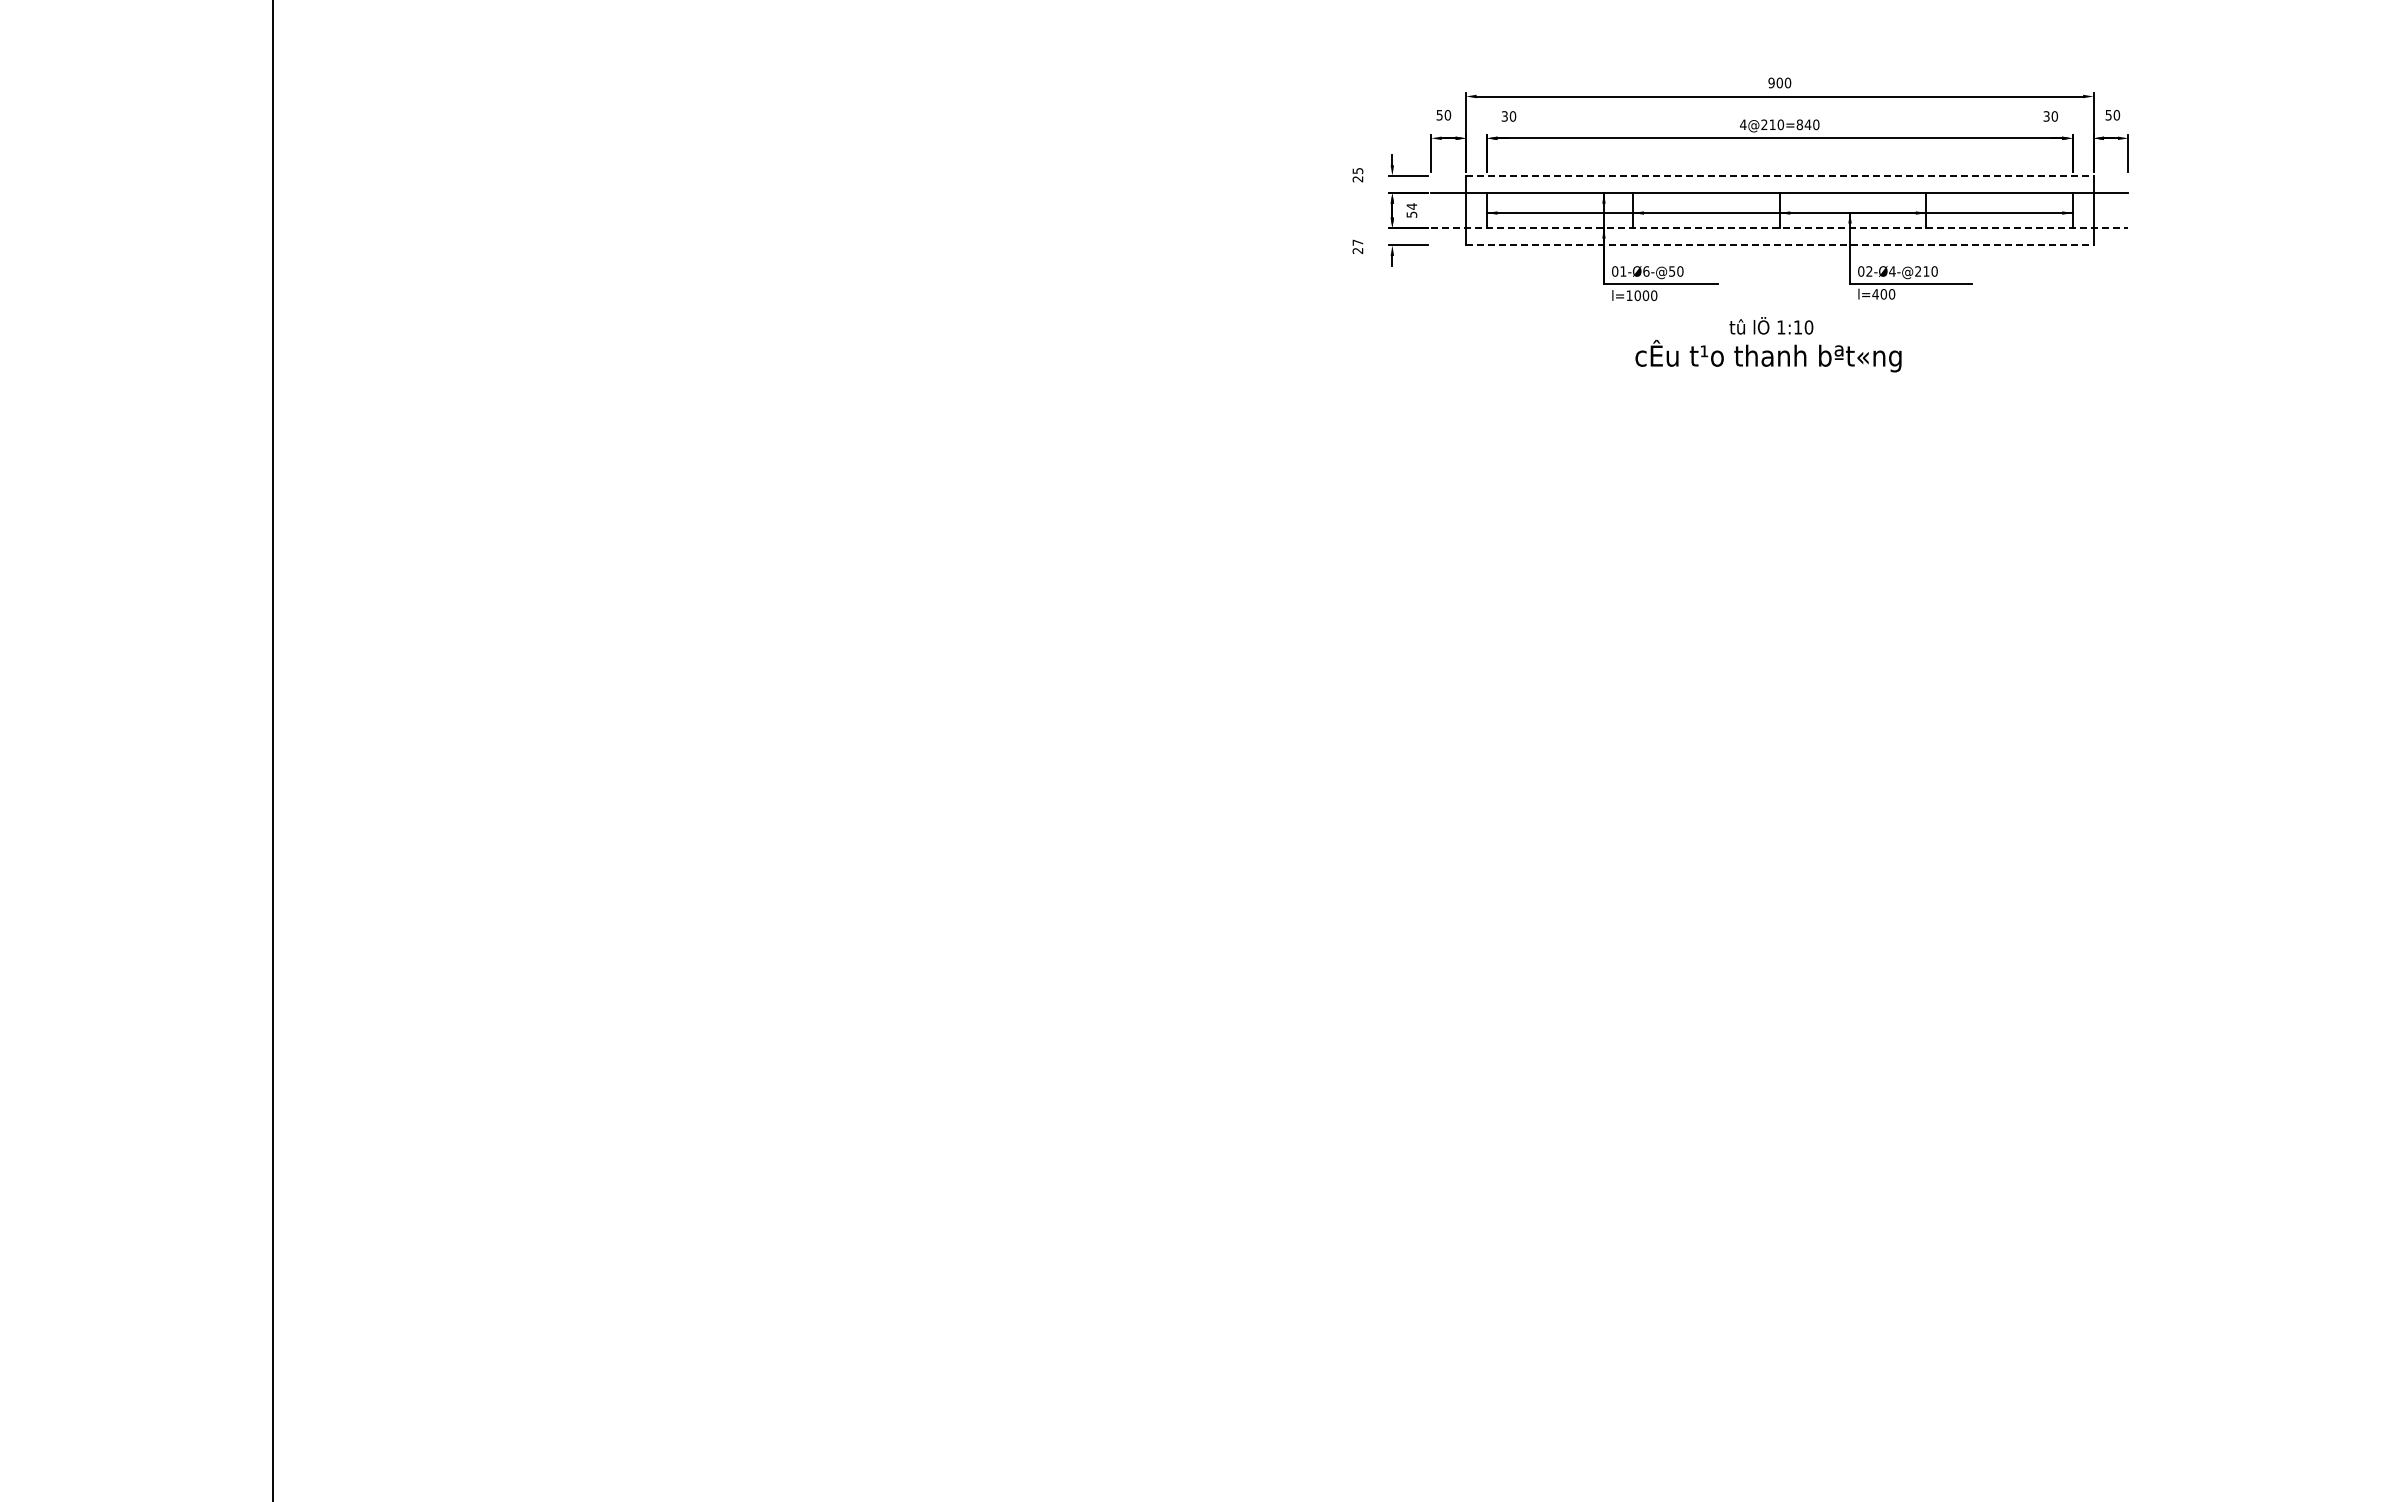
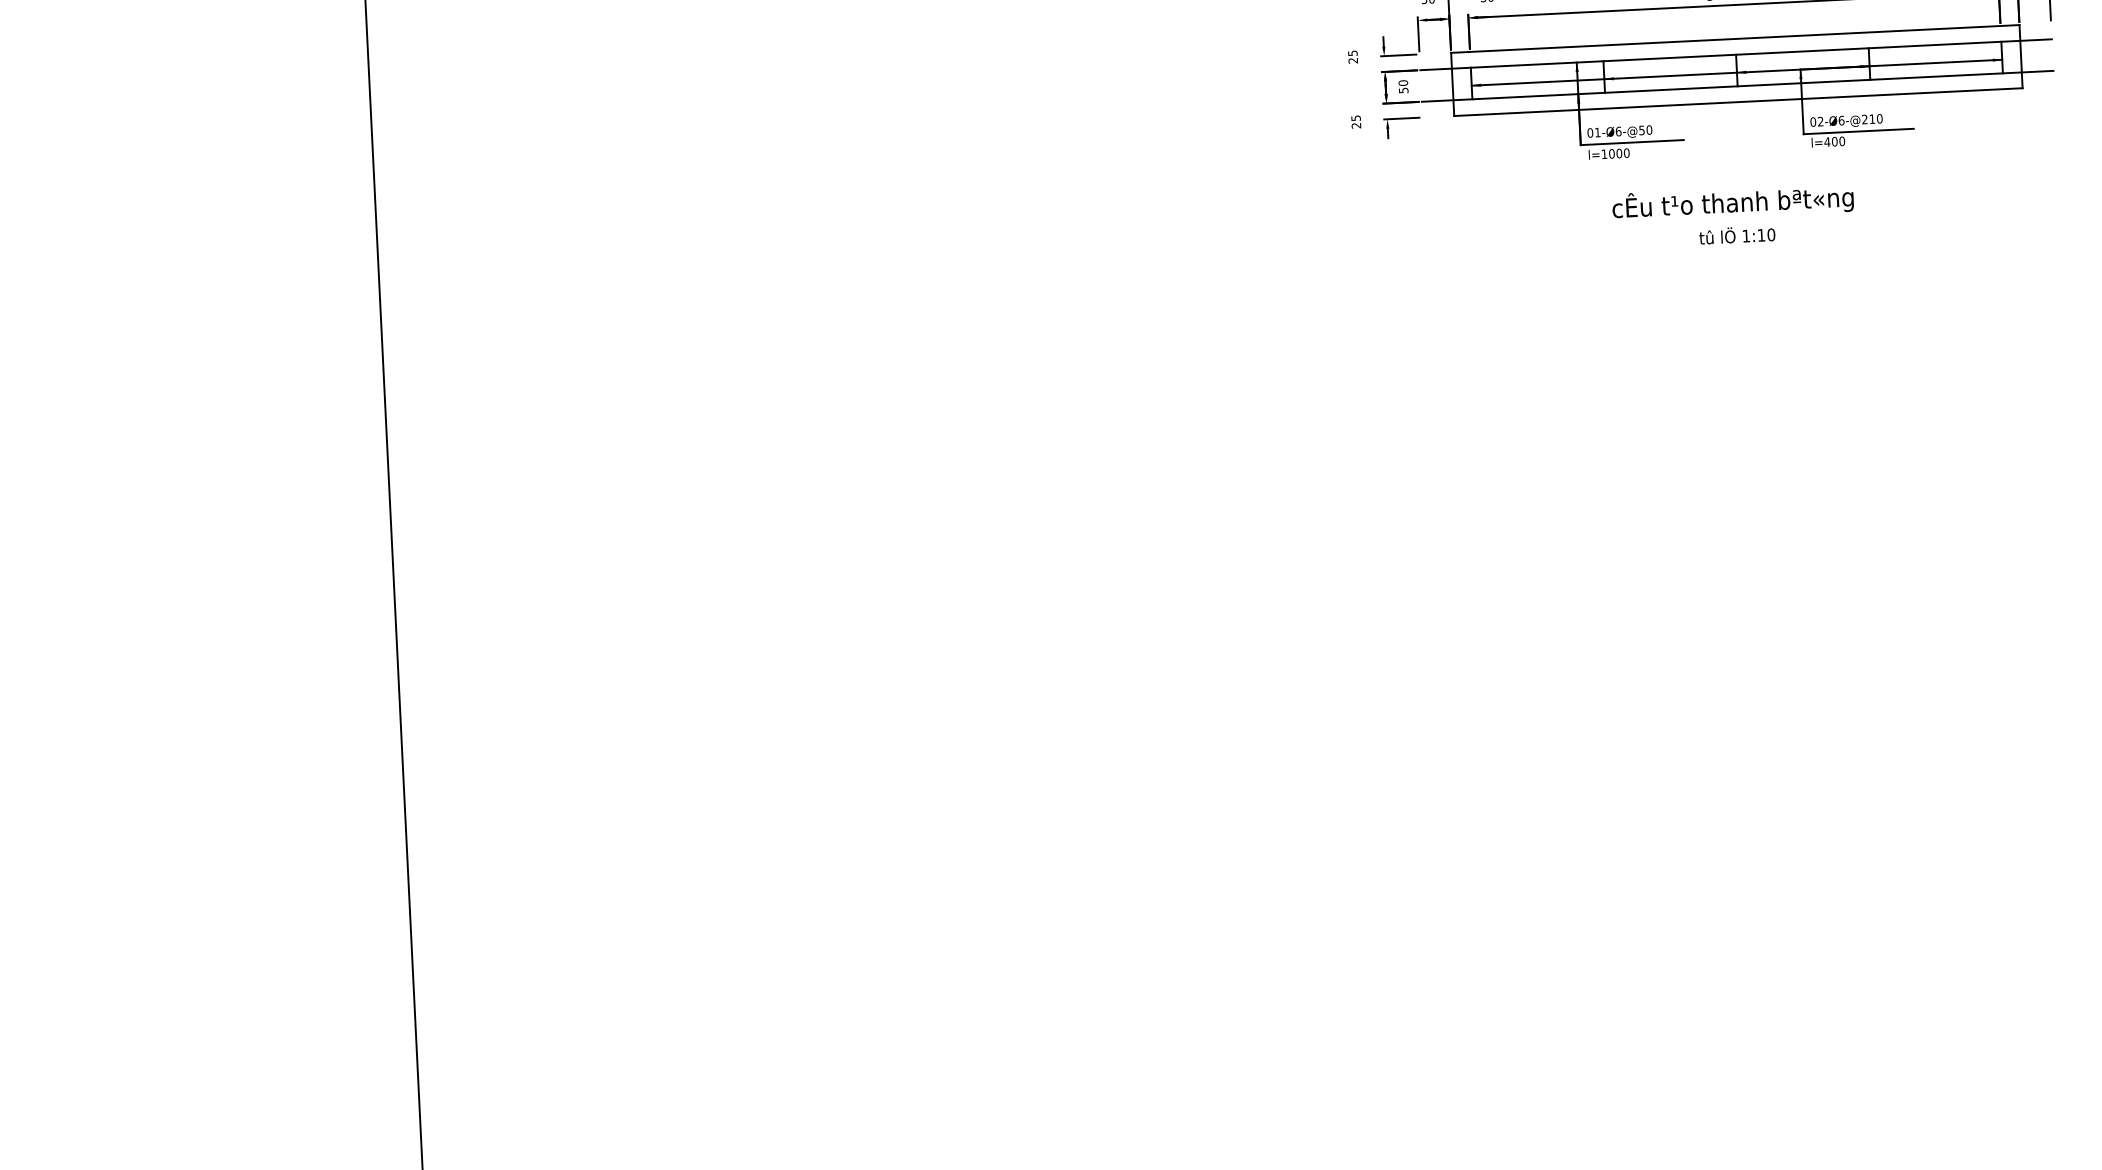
line: (1779, 175) -> (1734, 38), dashed -> solid
text: (1411, 206) -> (1402, 83), 54 -> 50
line: (1779, 228) -> (1737, 86), dashed -> solid
text: (1357, 242) -> (1355, 118), 27 -> 25
line: (1779, 245) -> (1738, 102), dashed -> solid
text: (1892, 271) -> (1841, 120), 02-Ø4-@210 -> 02-Ø6-@210
text: (1771, 325) -> (1737, 234), moved

